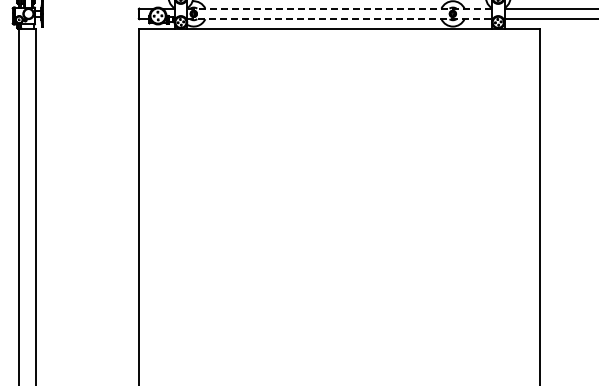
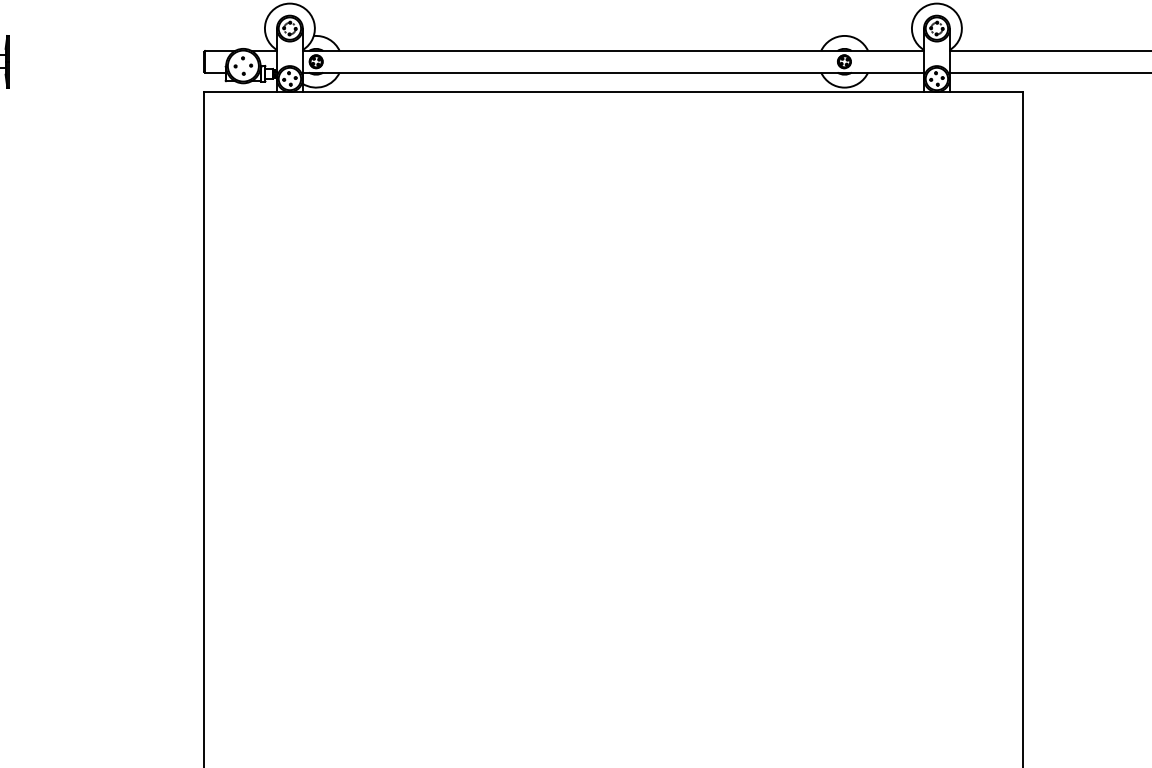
line: (339, 8) -> (613, 50), dashed -> solid
line: (340, 19) -> (615, 73), dashed -> solid

